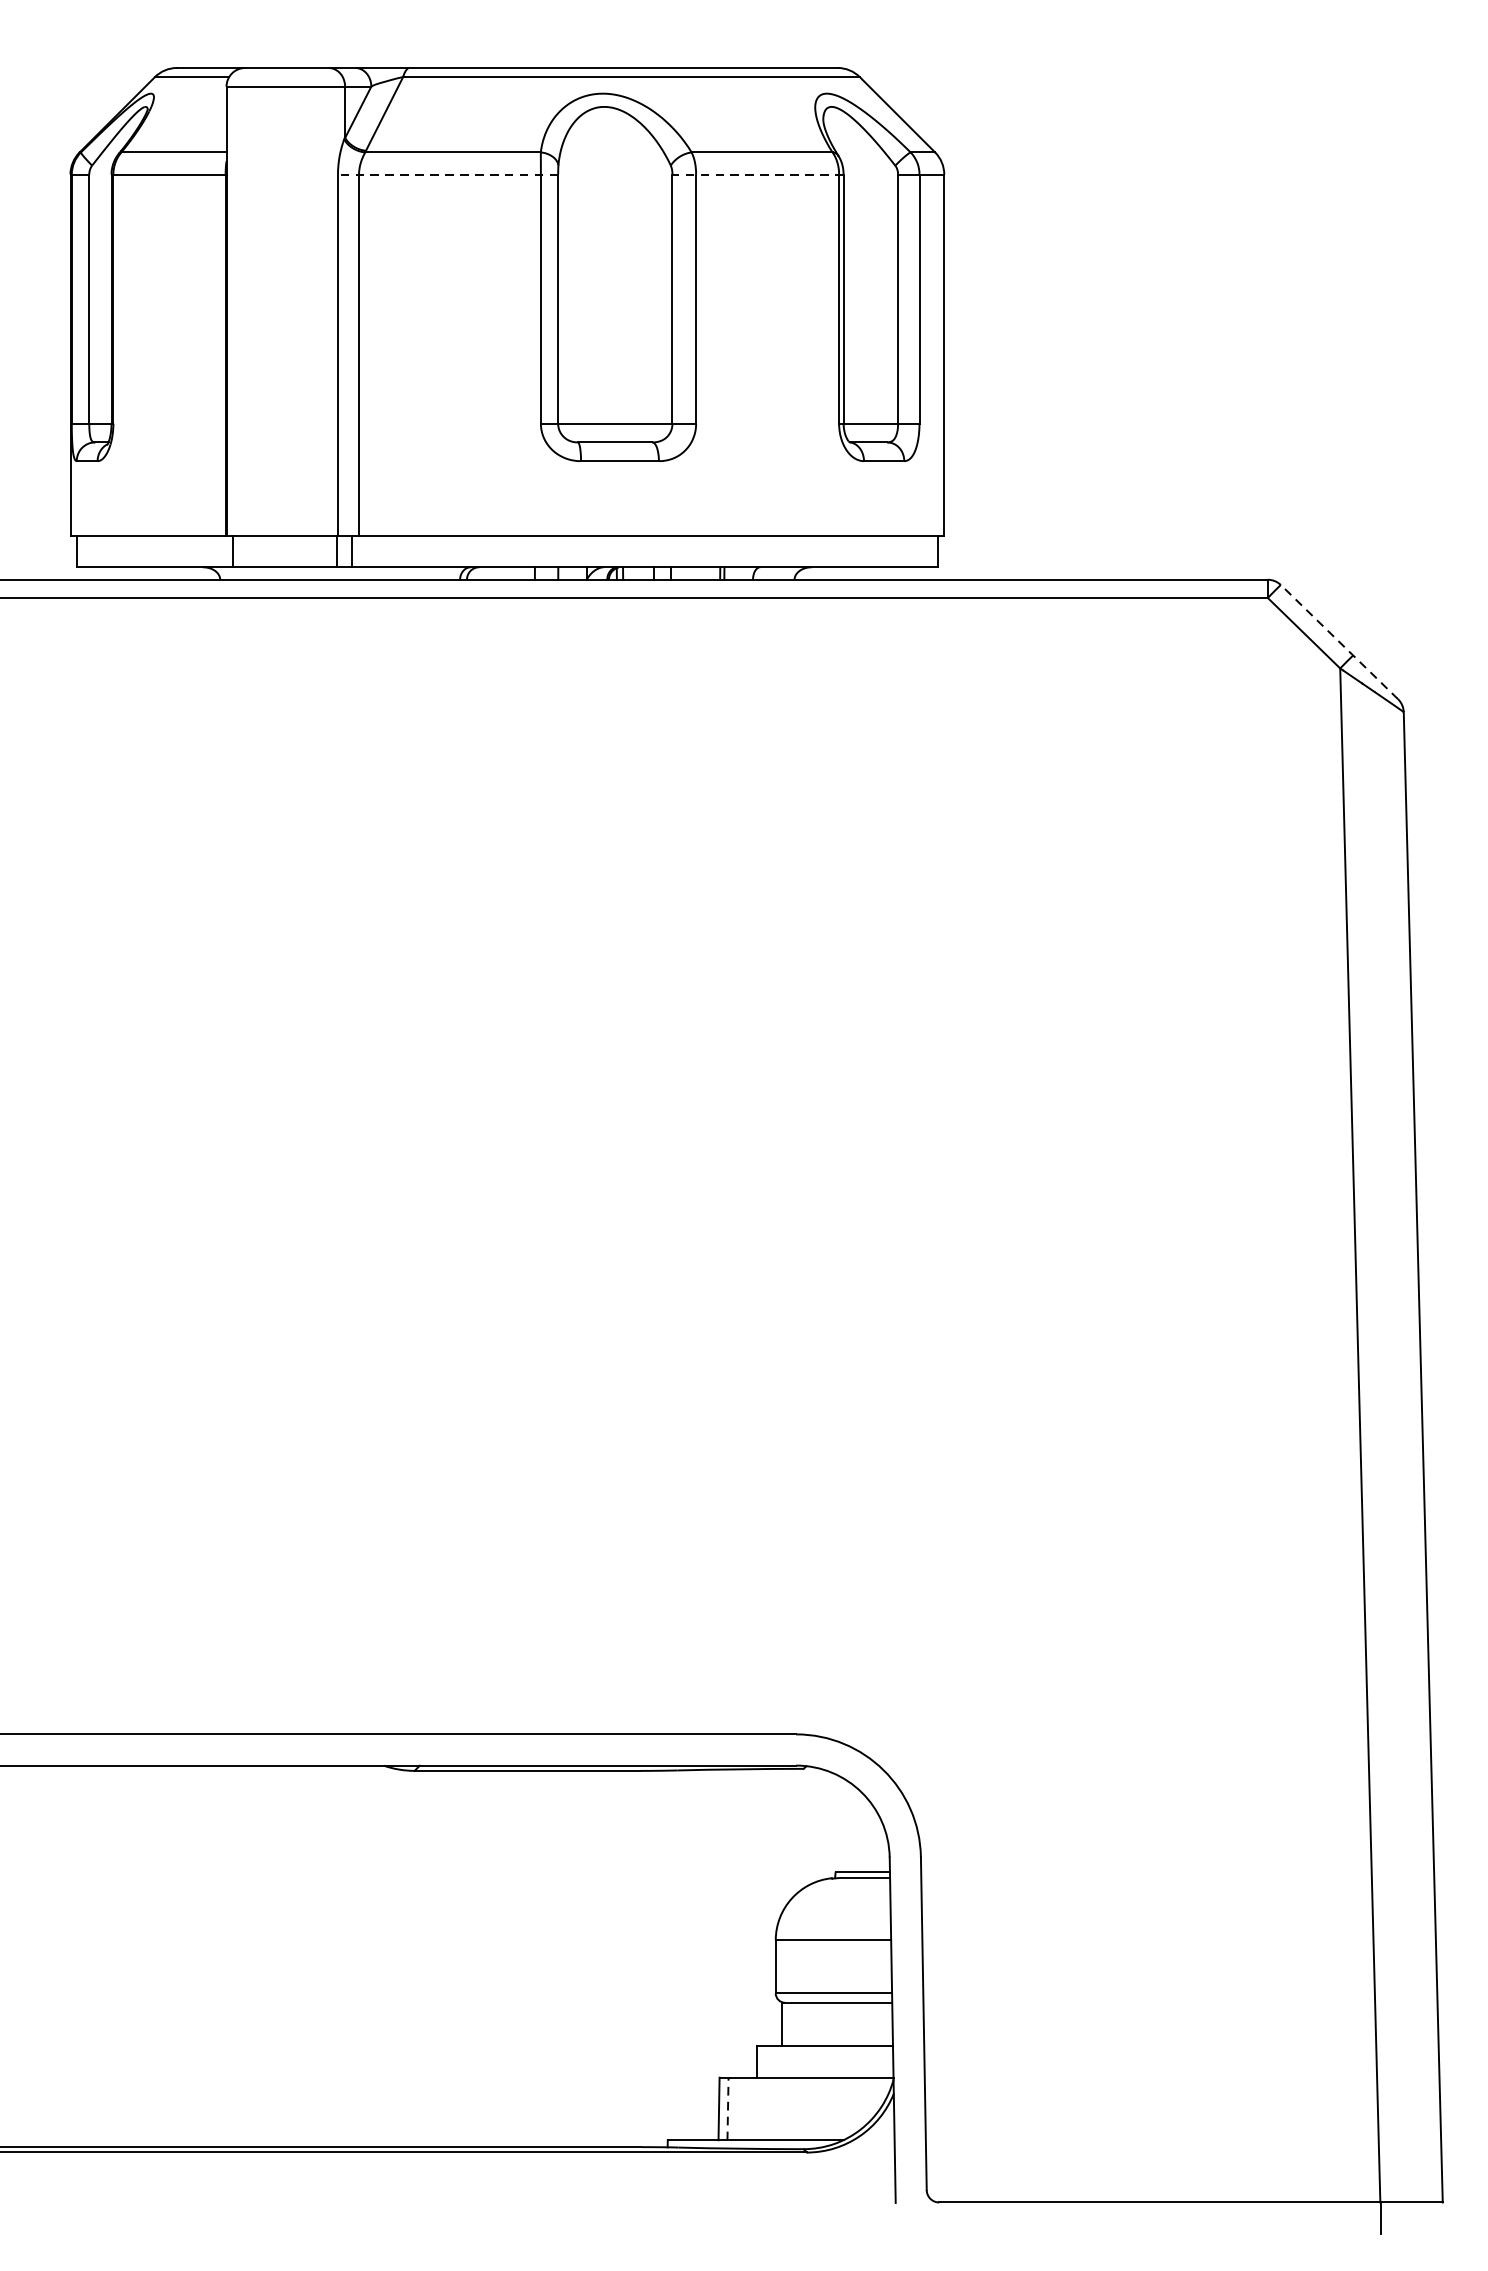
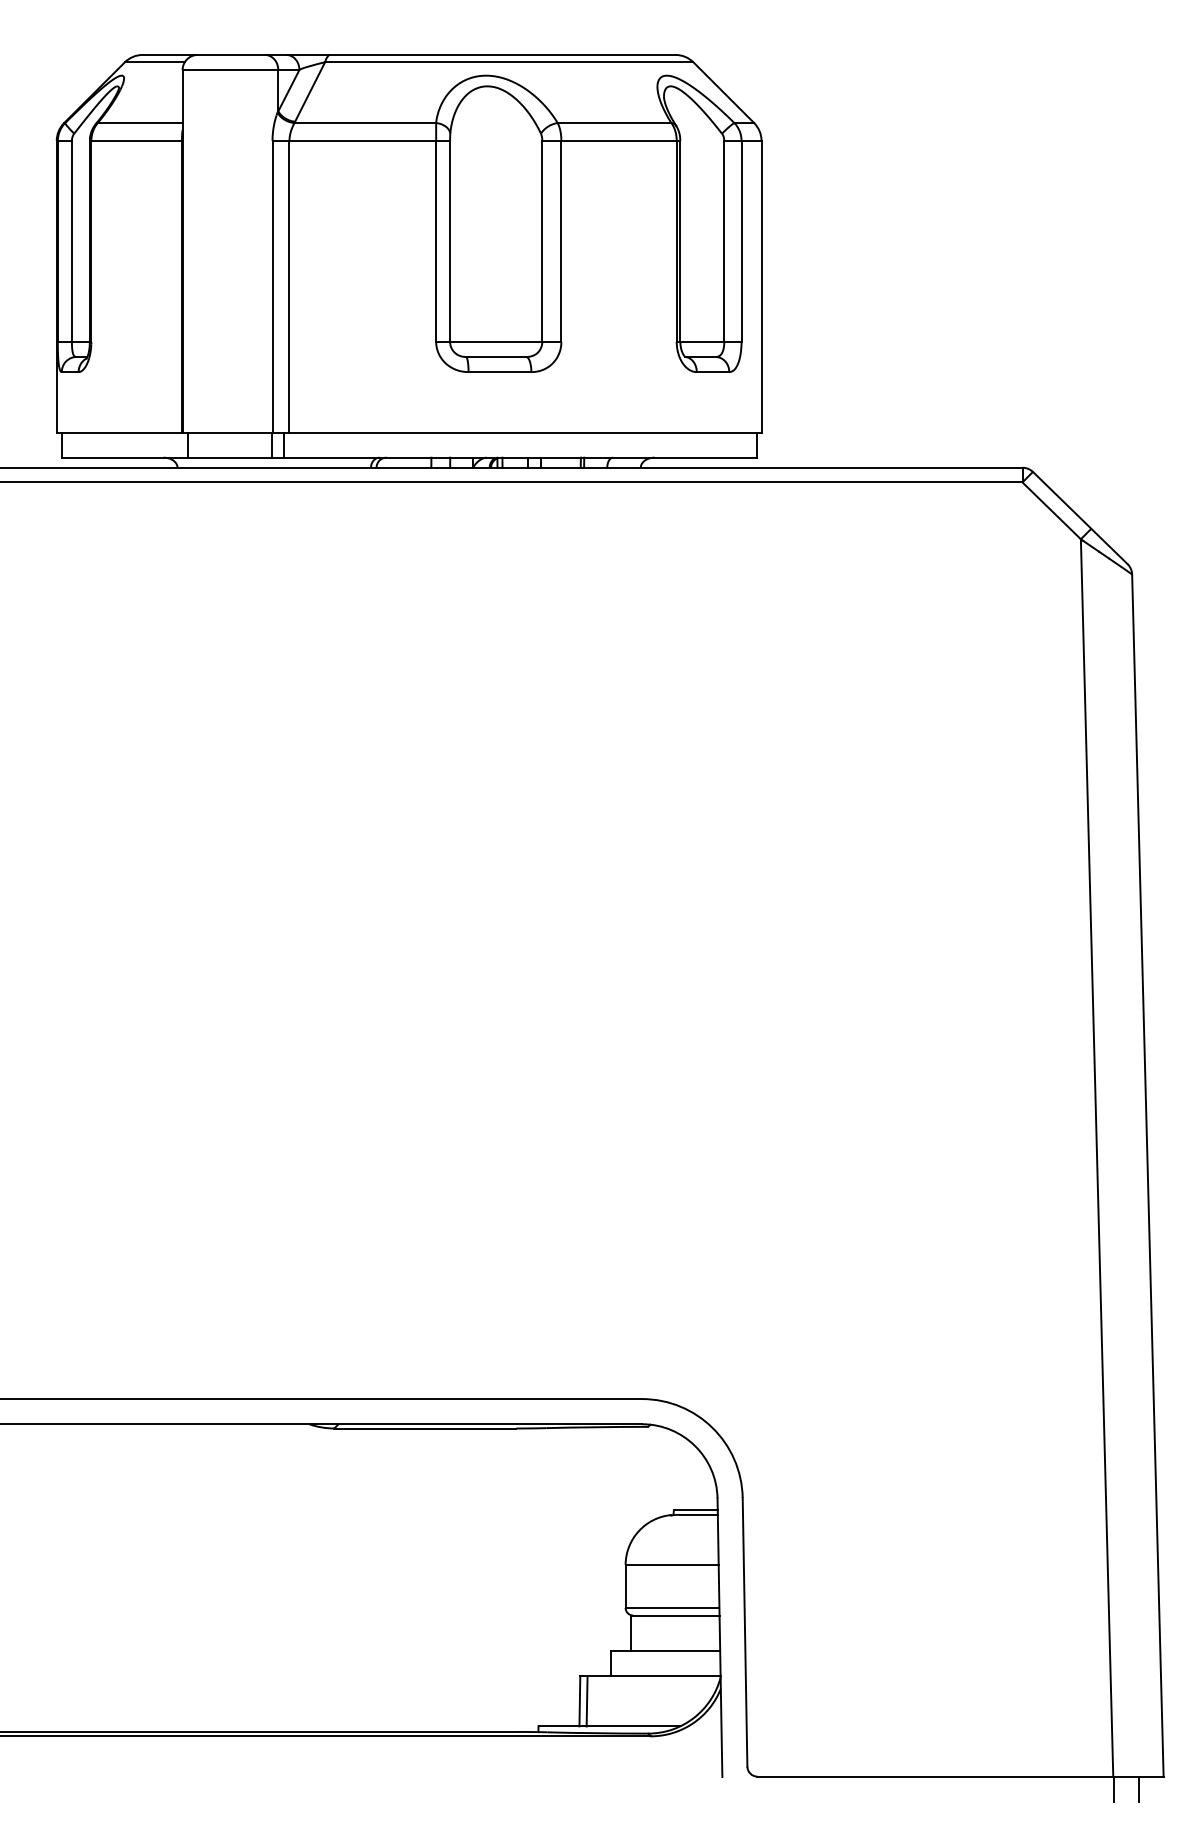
line: (448, 174) -> (361, 140), dashed -> solid
line: (757, 174) -> (610, 140), dashed -> solid
line: (1339, 642) -> (1080, 518), dashed -> solid
line: (728, 2108) -> (587, 1700), dashed -> solid
line: (1412, 2217) -> (1139, 1788), added

